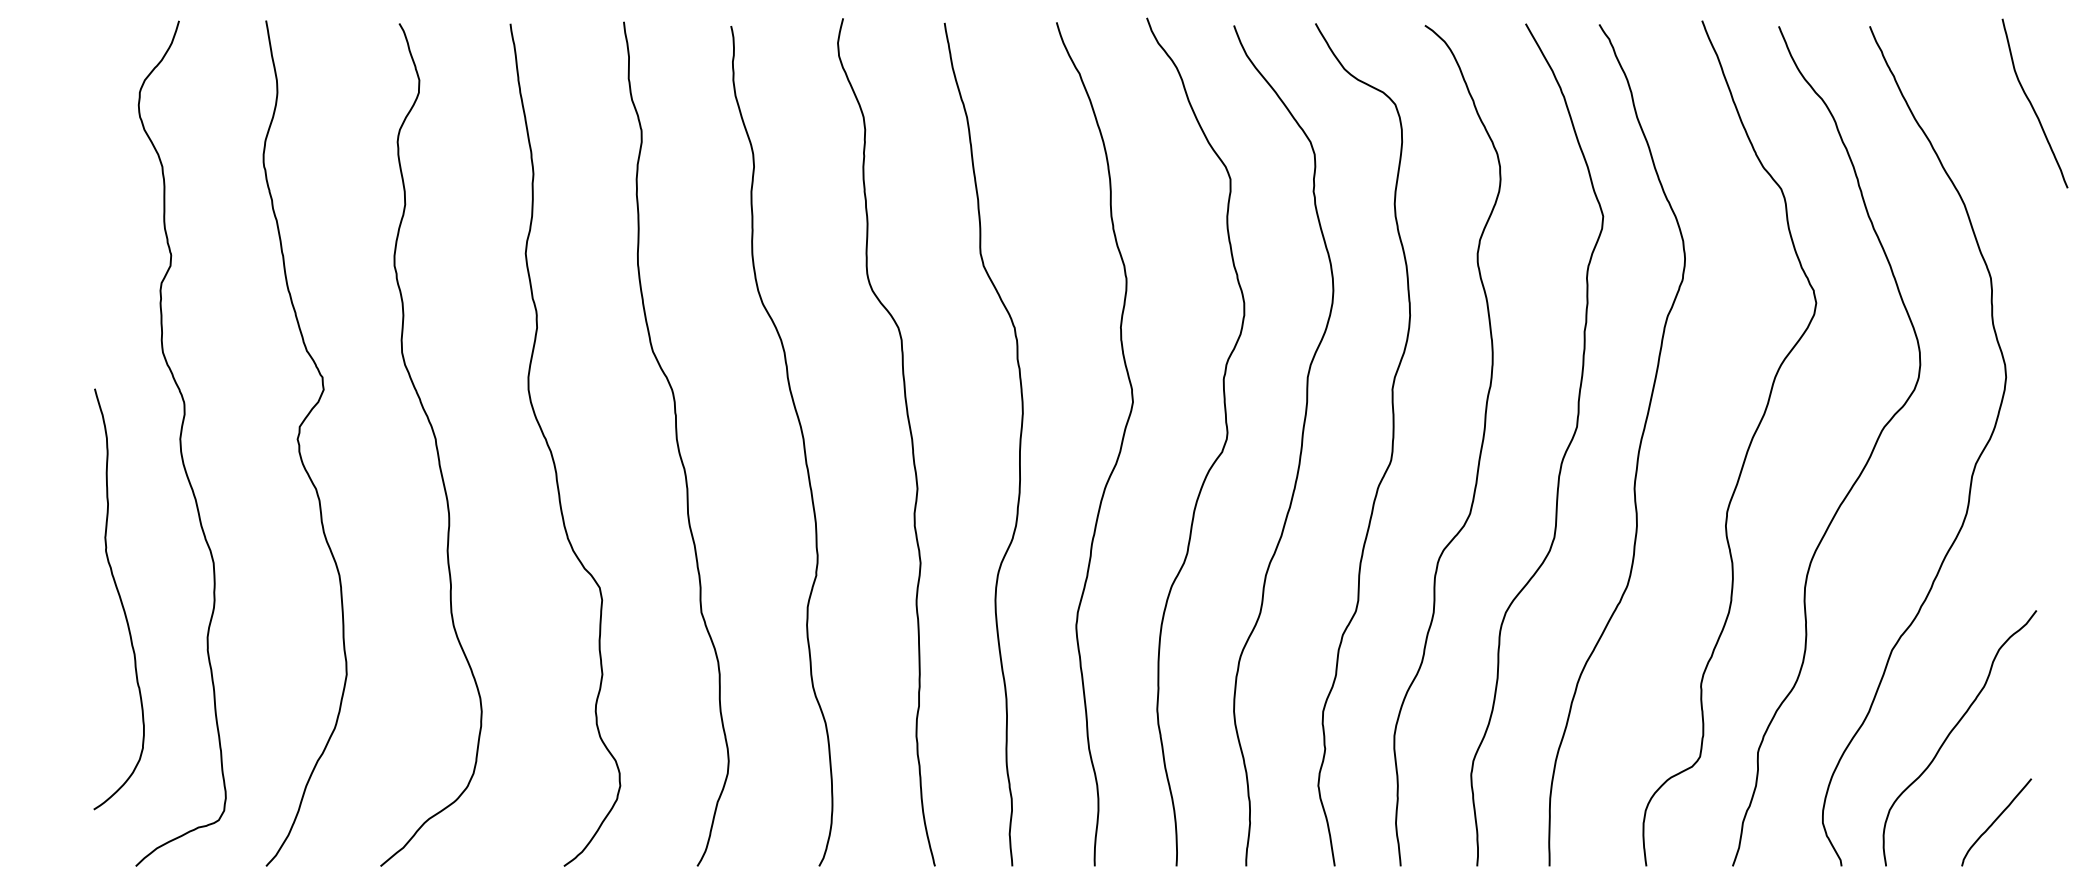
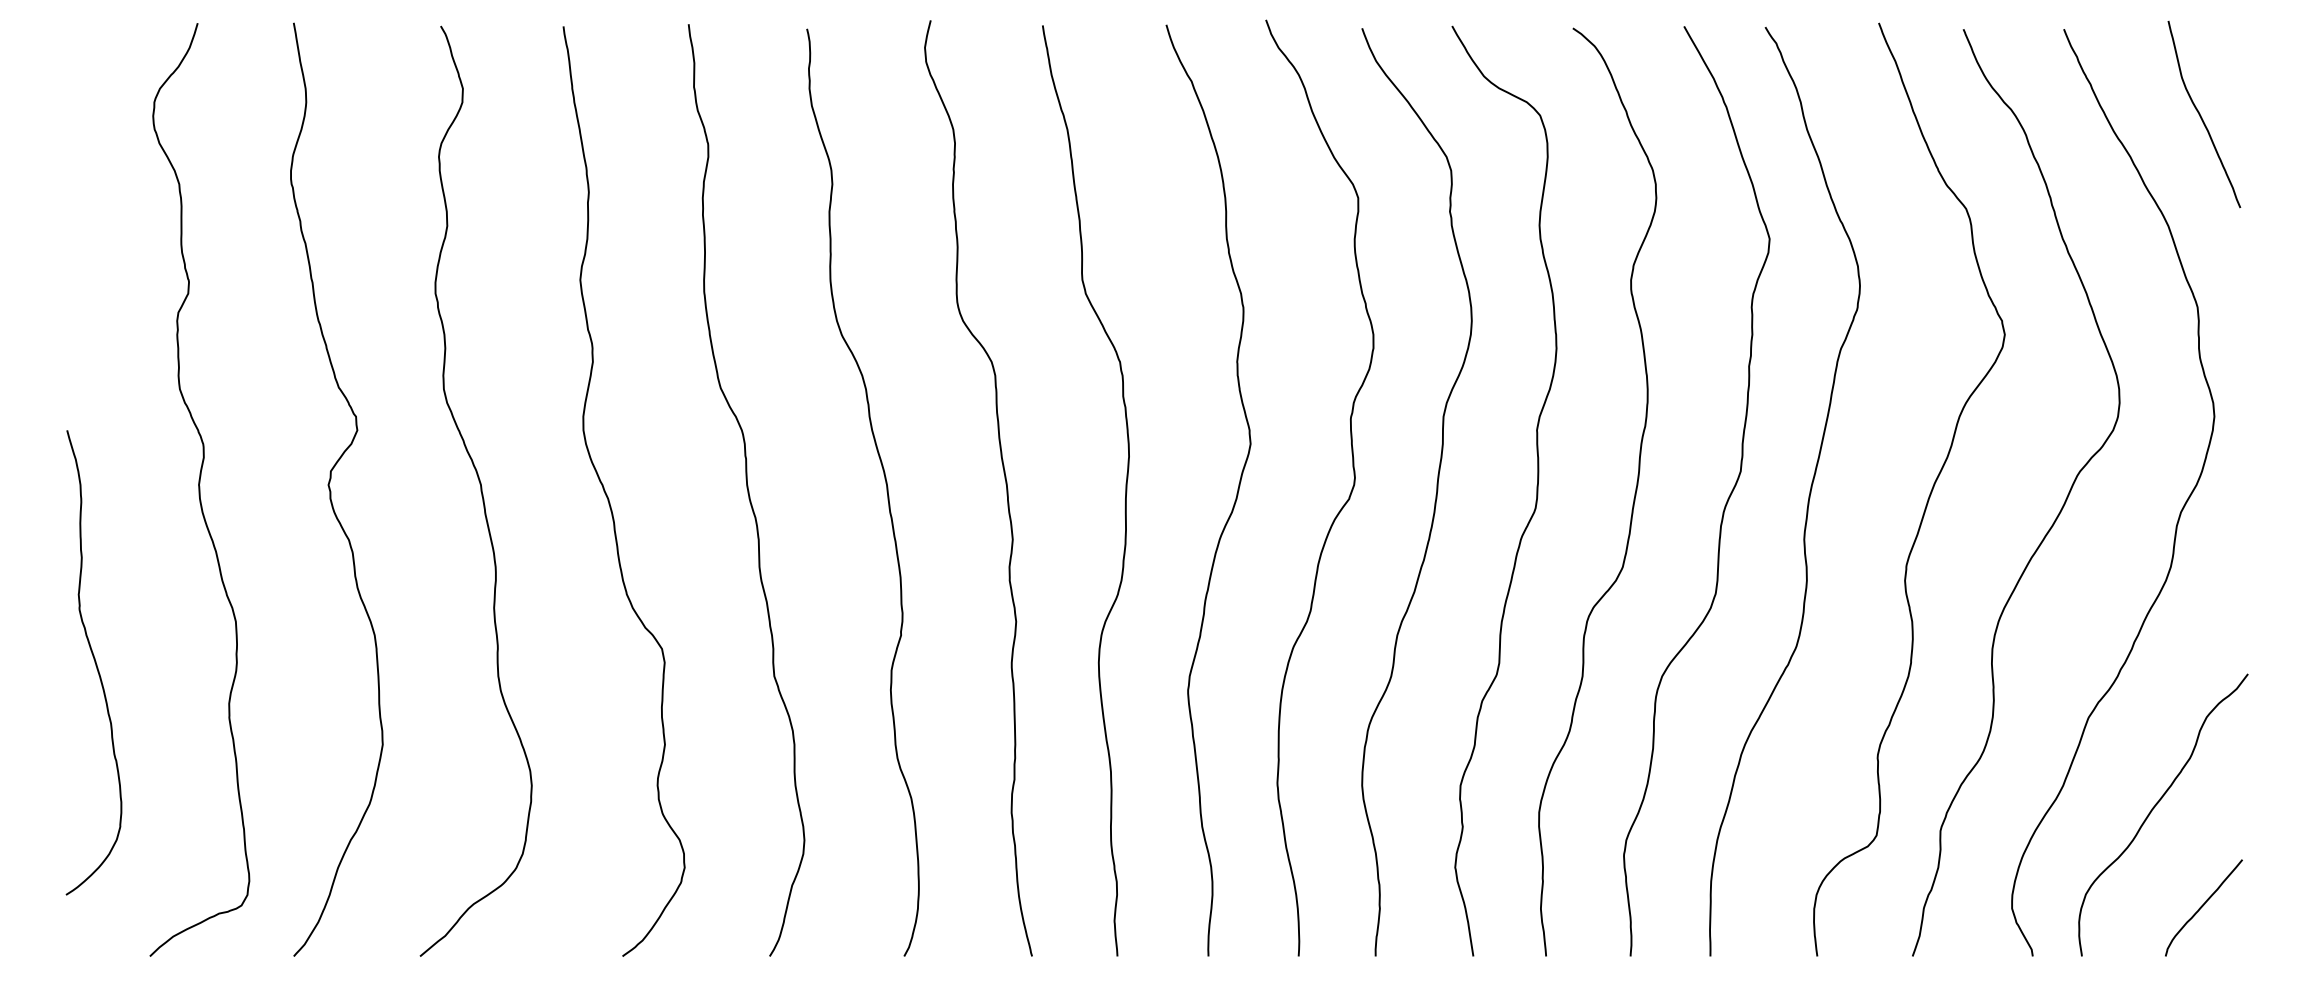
curve: (2032, 104) -> (2201, 115), moved
curve: (119, 599) -> (94, 662), moved

